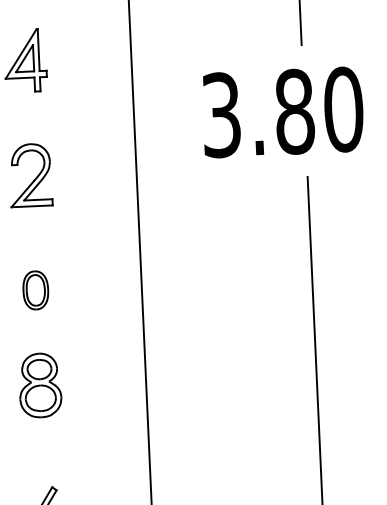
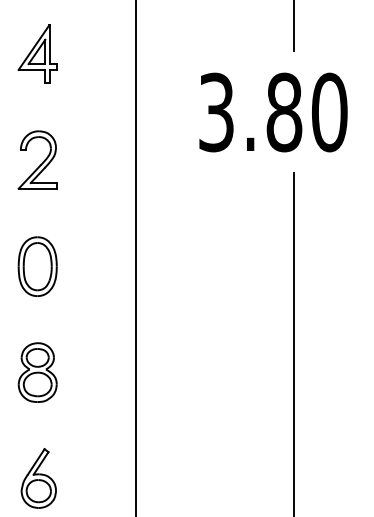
part: (35, 290) -> (37, 266), size x1.67
part: (39, 385) -> (37, 372), moved

